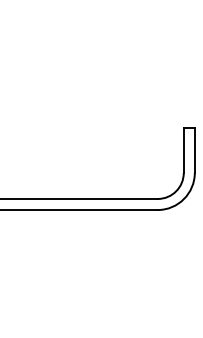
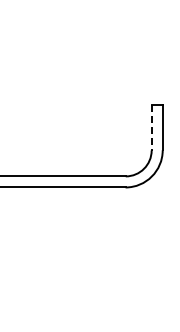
line: (183, 150) -> (151, 127), solid -> dashed

